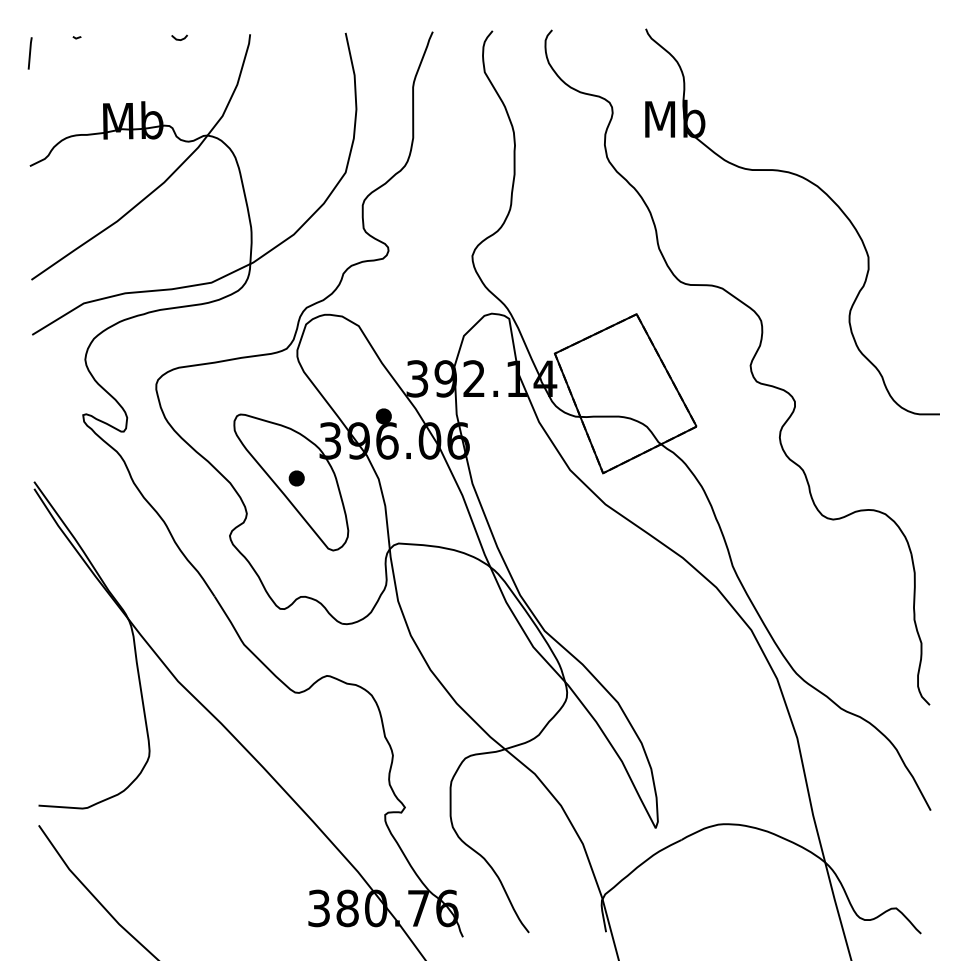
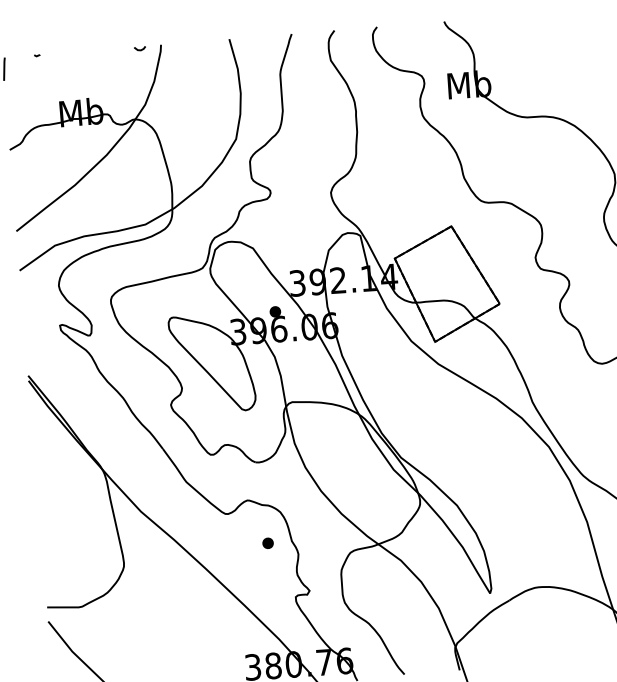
curve: (179, 39) -> (140, 49), moved
part: (296, 478) -> (267, 543), moved

